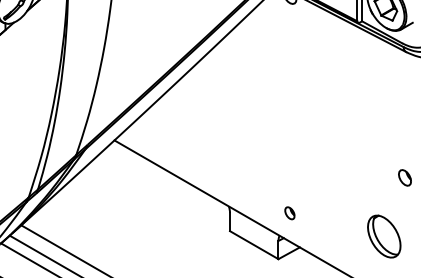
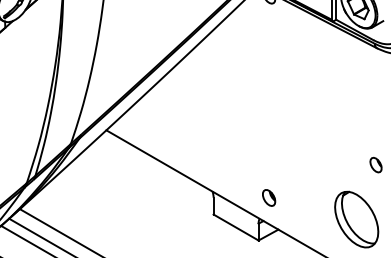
part: (290, 212) -> (269, 197), size x1.43
part: (383, 236) -> (356, 219), size x1.43

